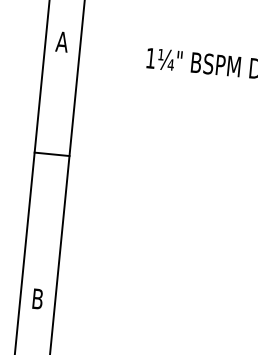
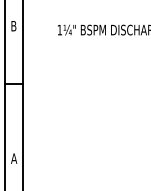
text: (61, 42) -> (13, 26), A -> B
text: (38, 298) -> (14, 158), B -> A

